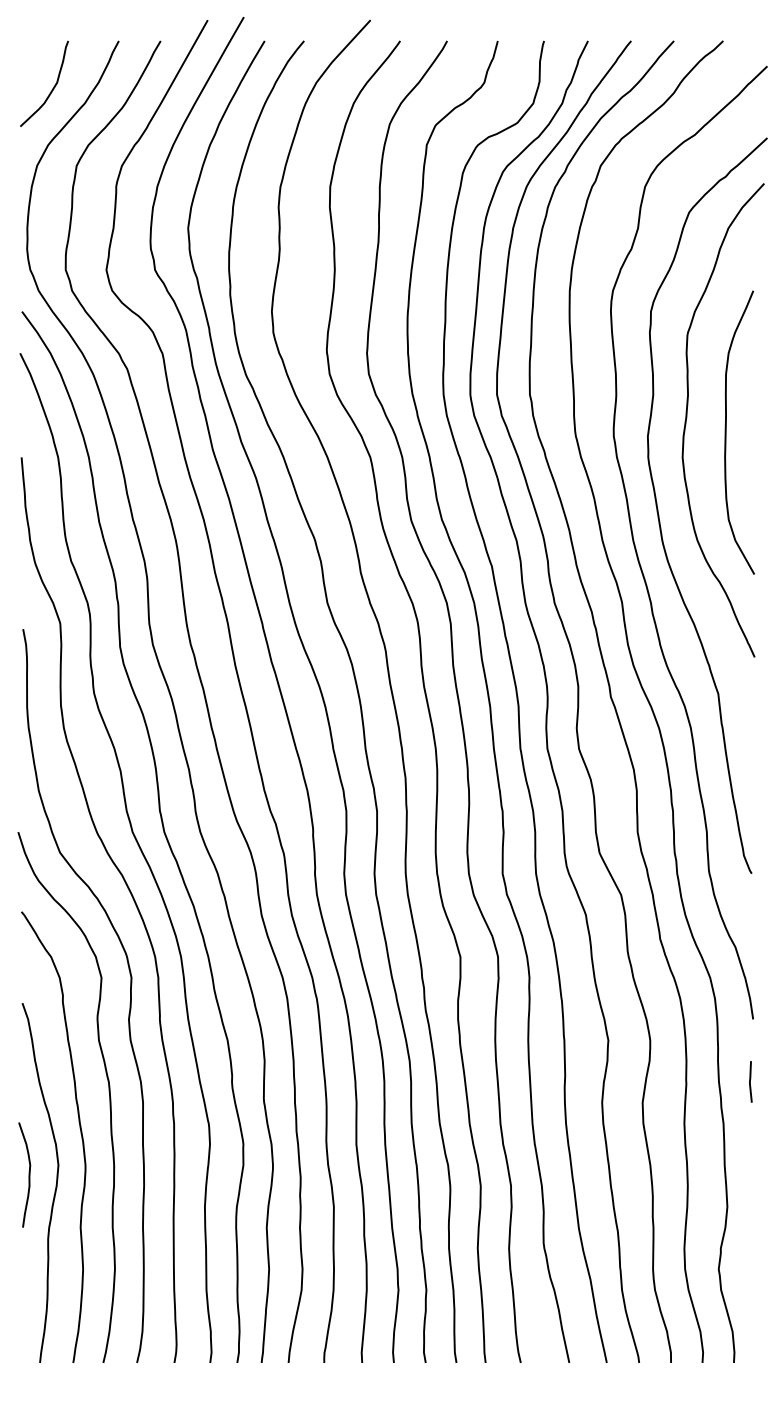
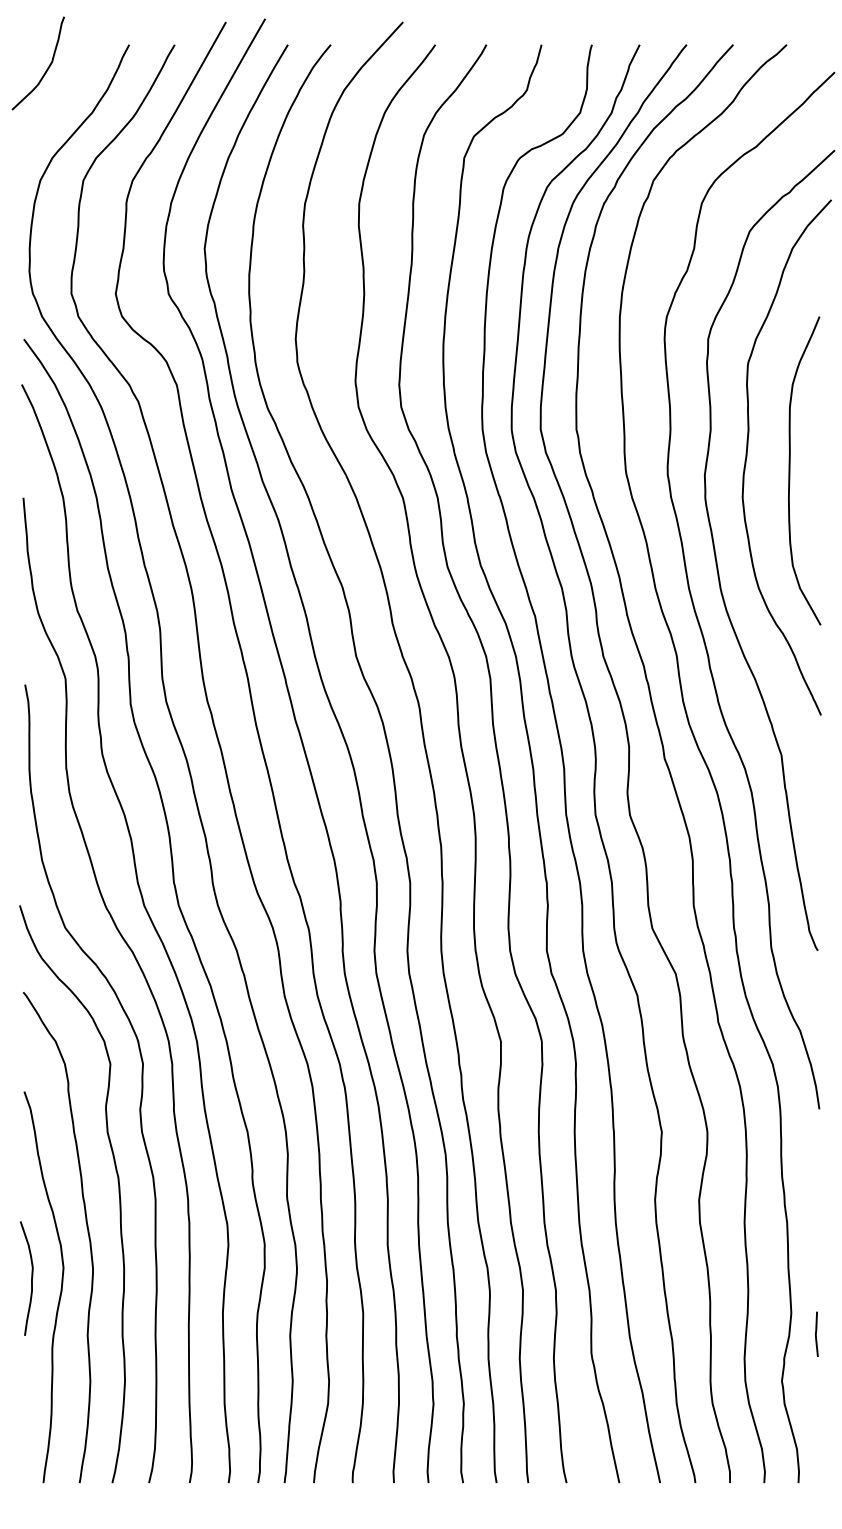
curve: (51, 90) -> (45, 70), moved
line: (750, 1081) -> (816, 1333), moved

